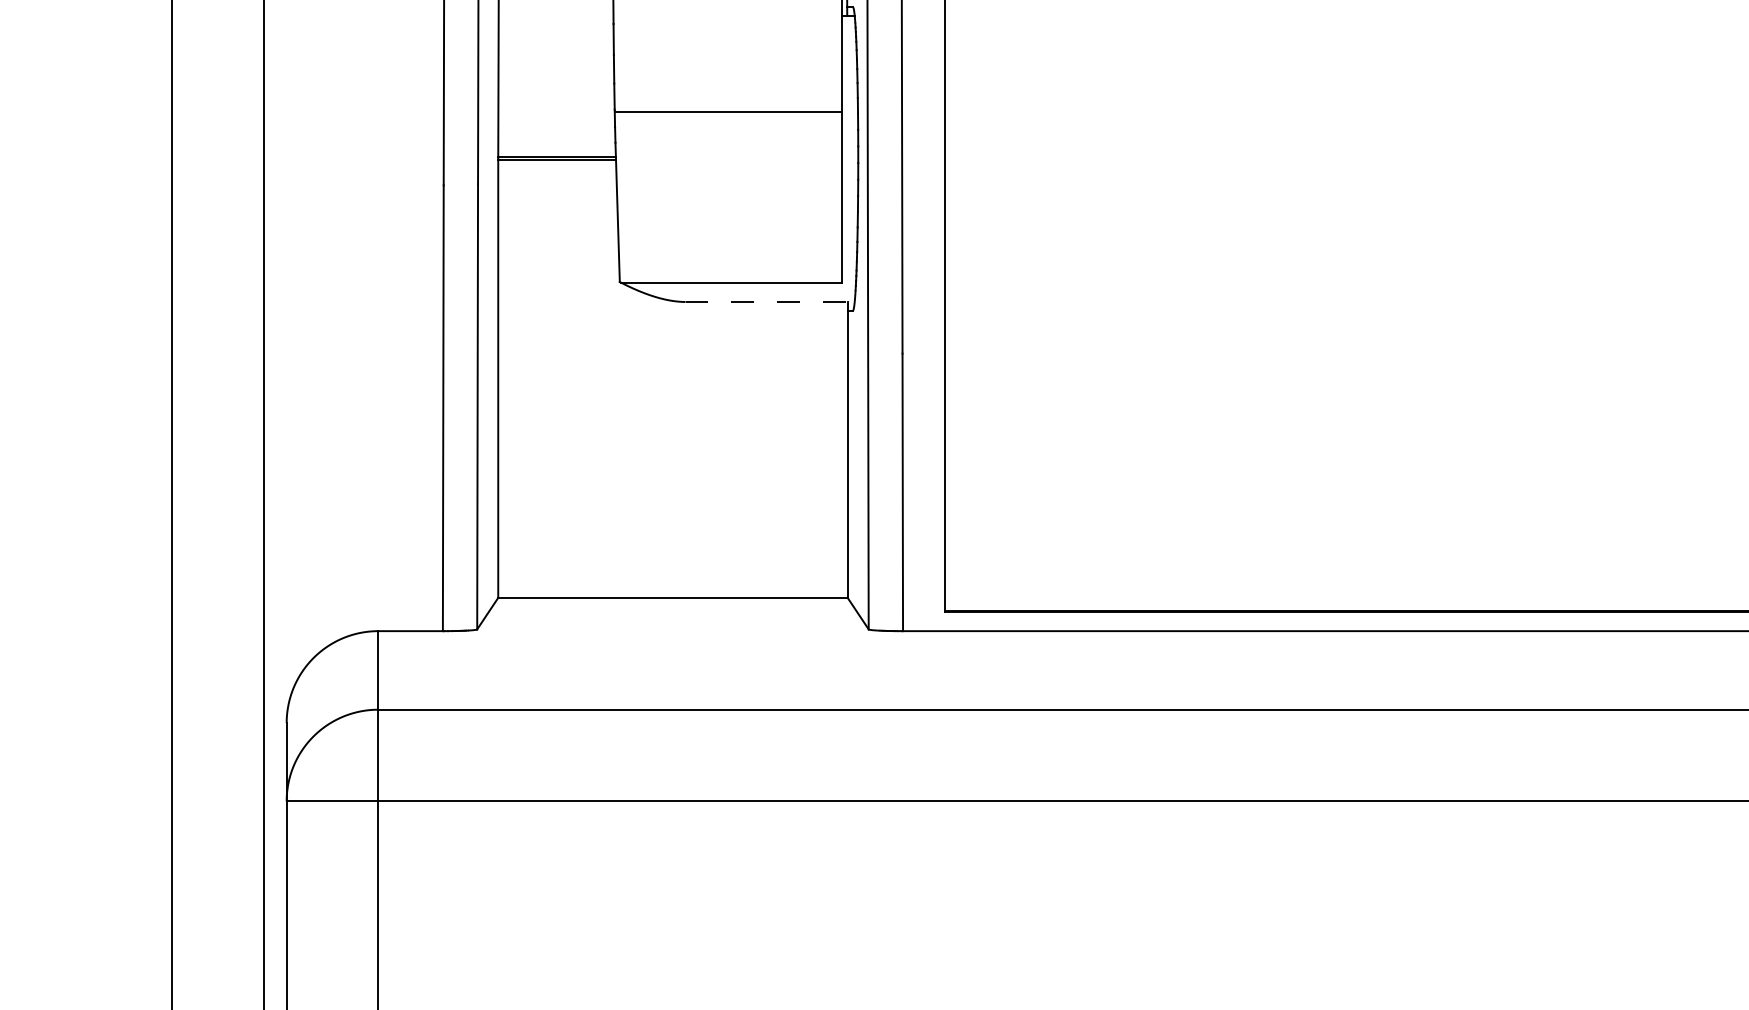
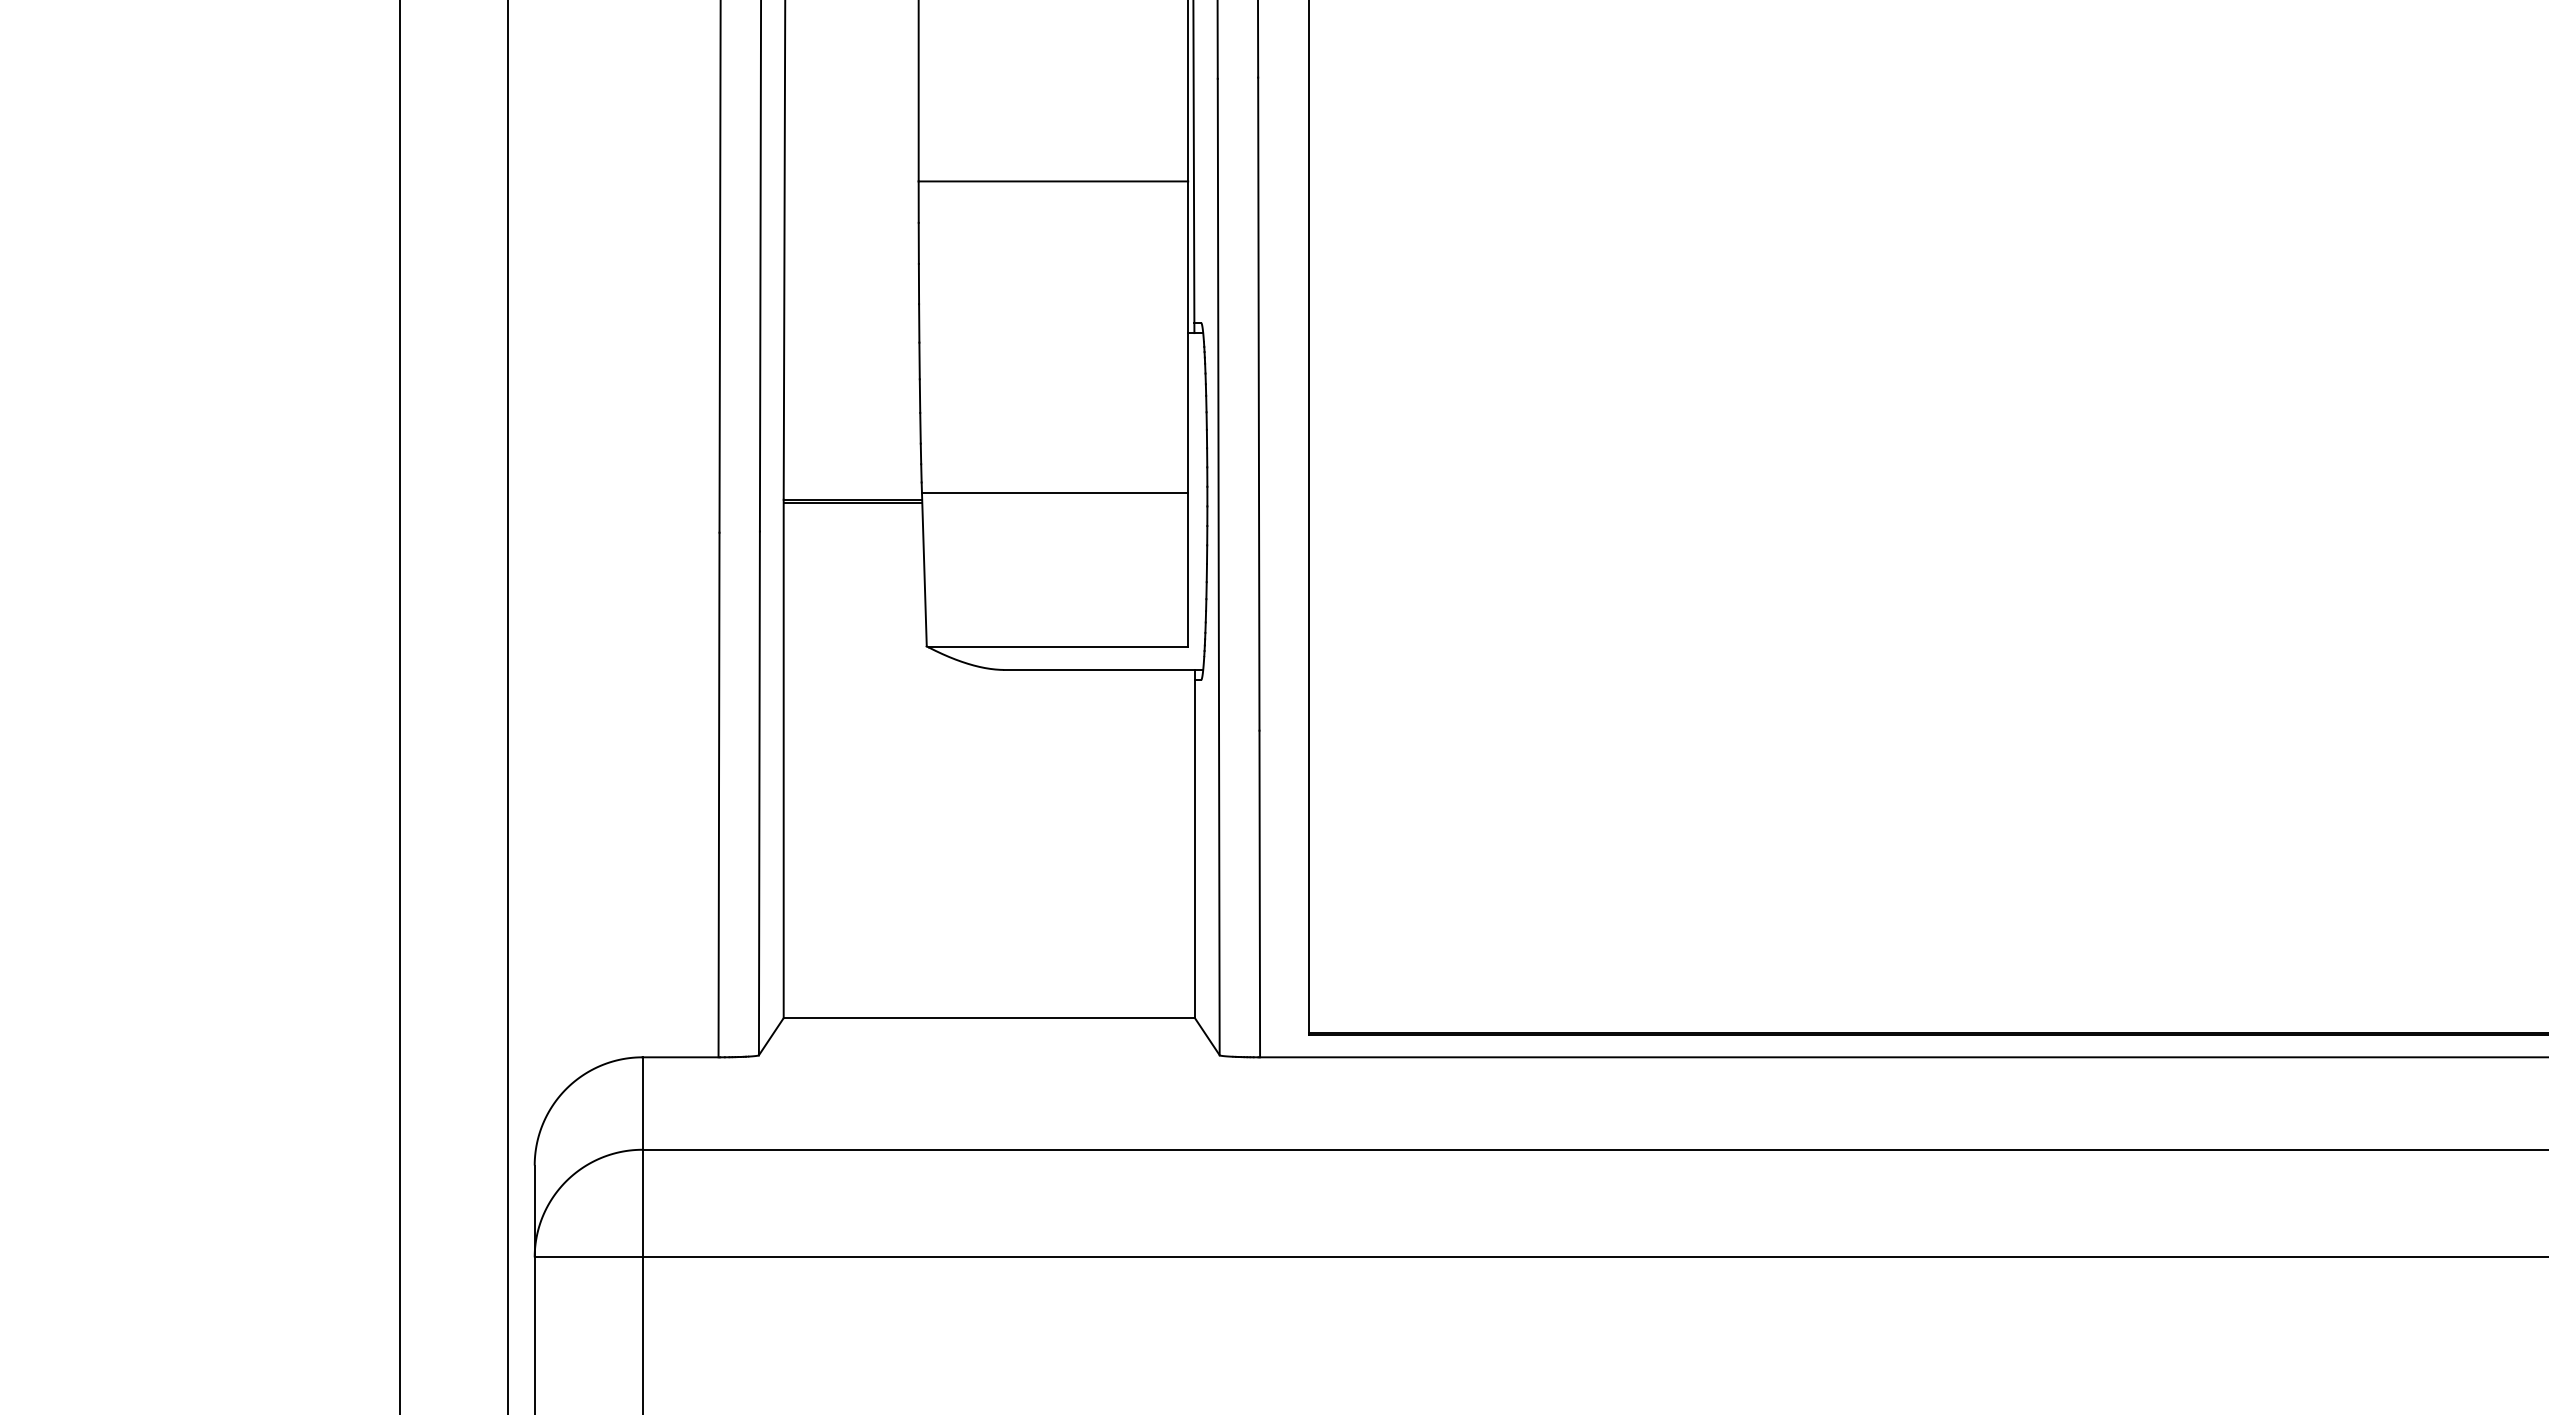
line: (728, 112) -> (1054, 493), moved
line: (769, 301) -> (1103, 669), dashed -> solid

